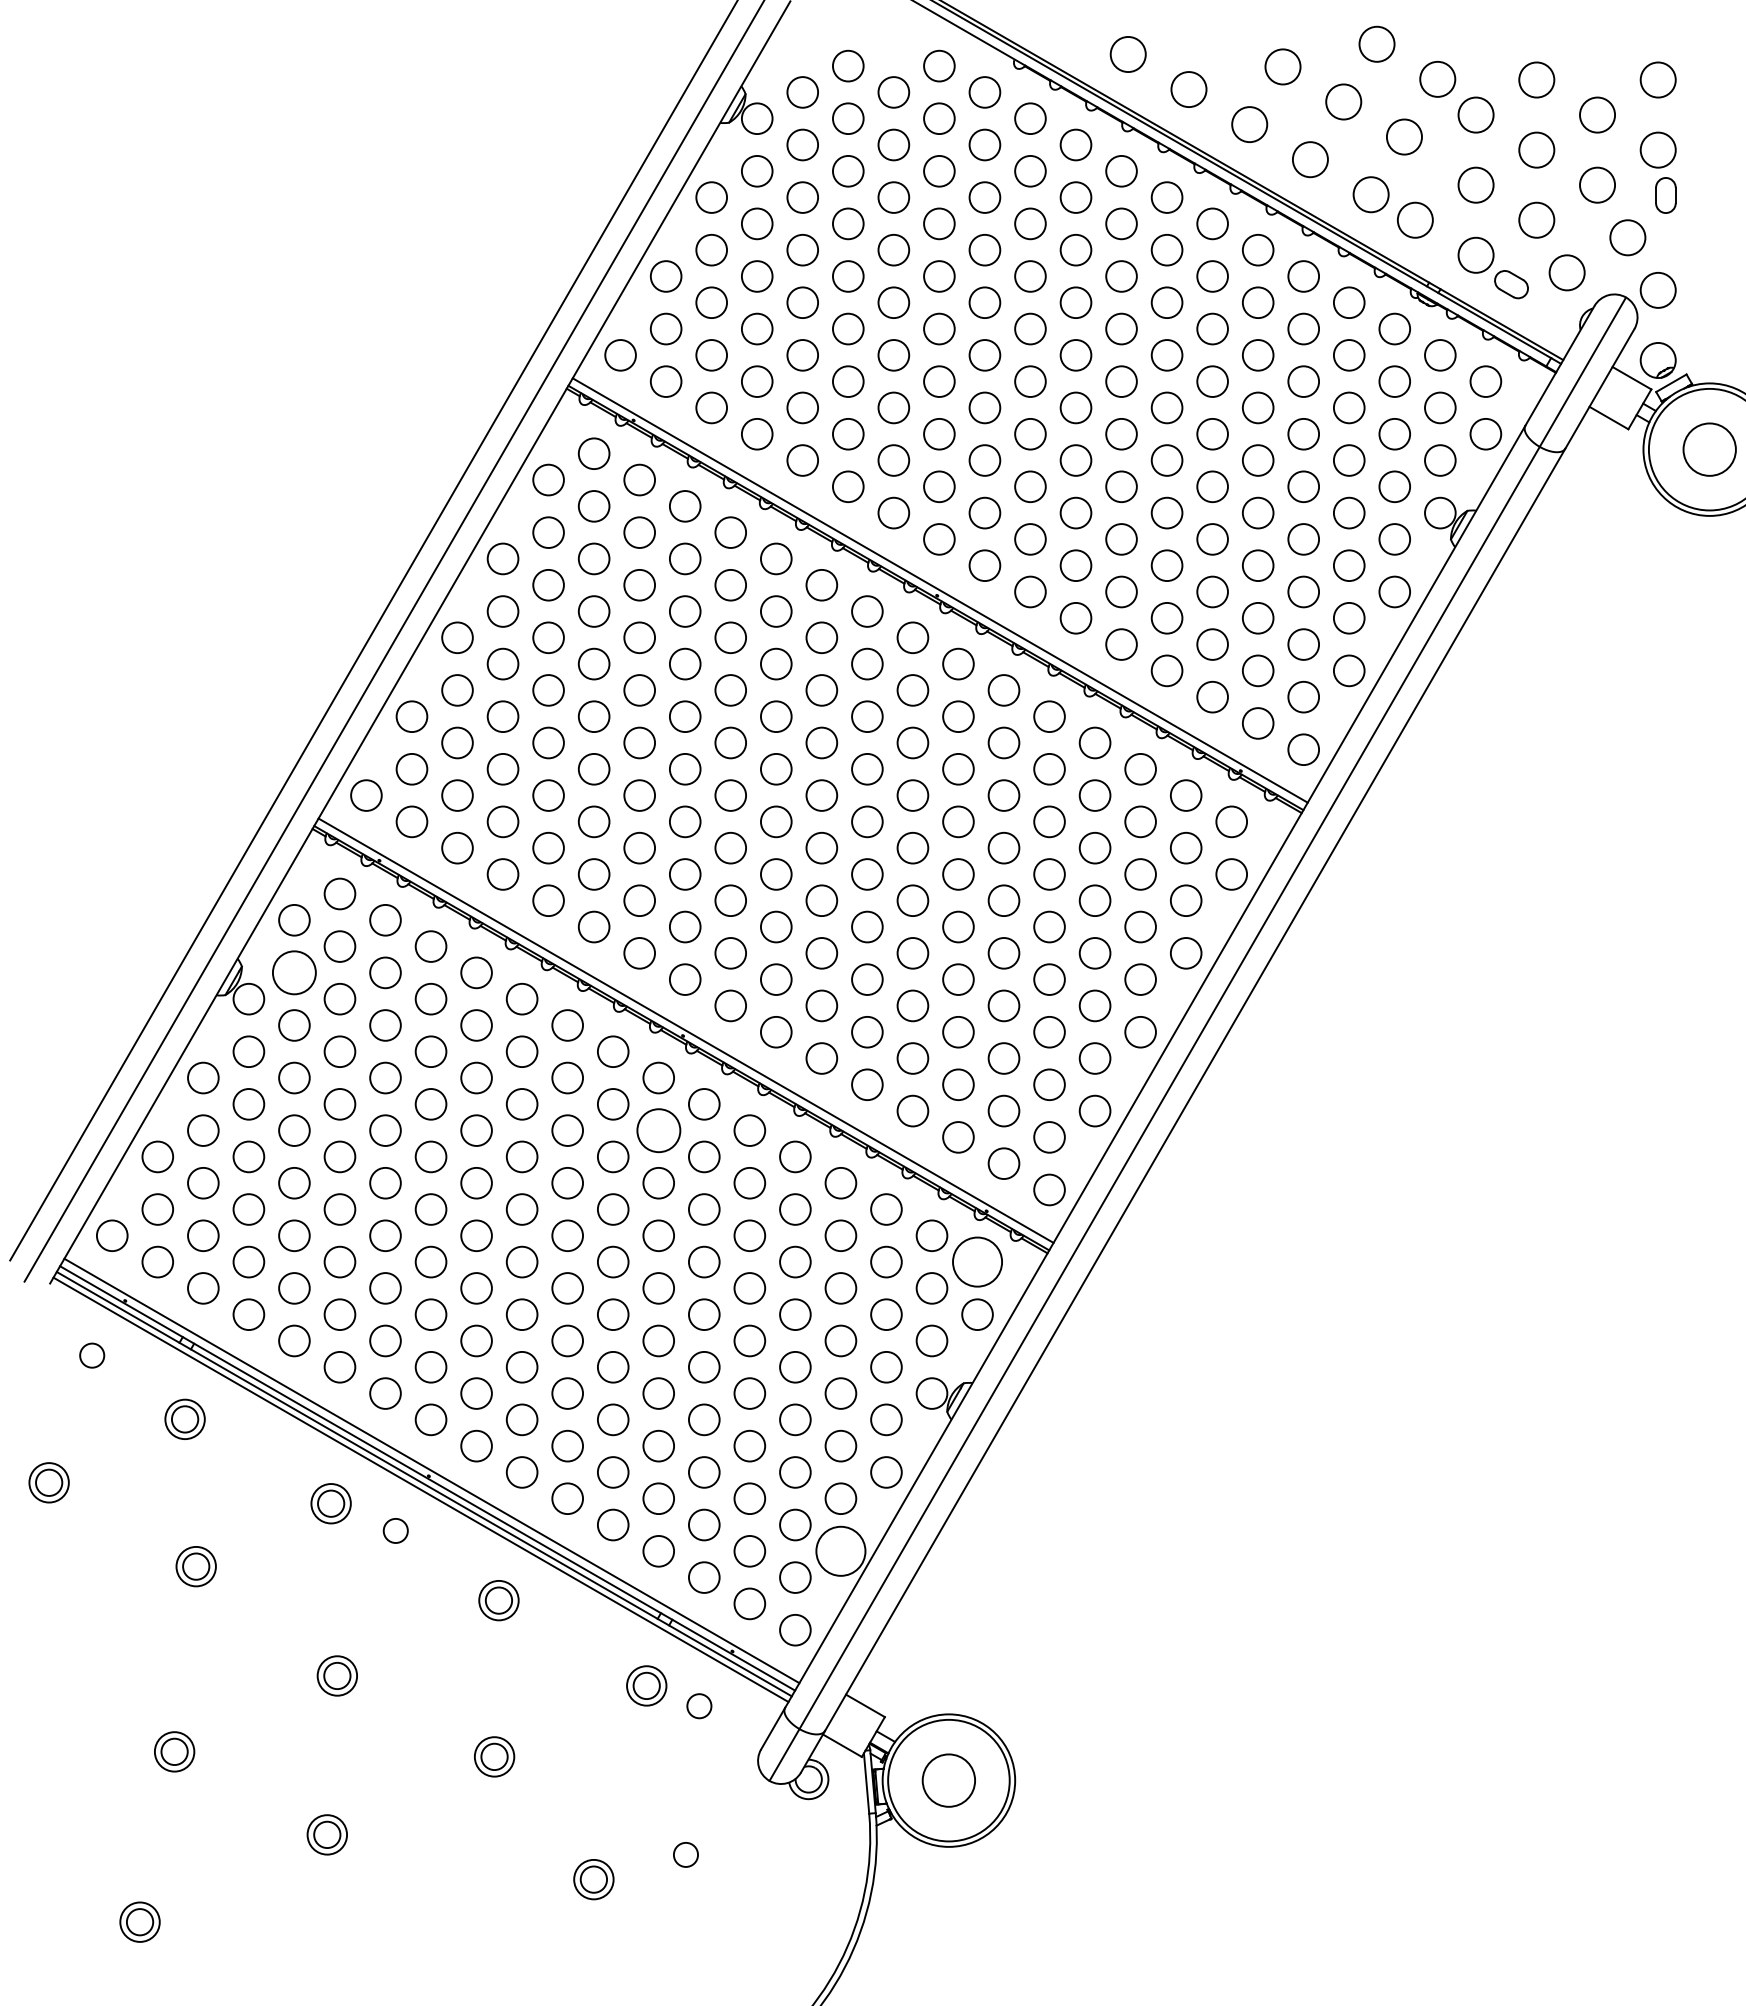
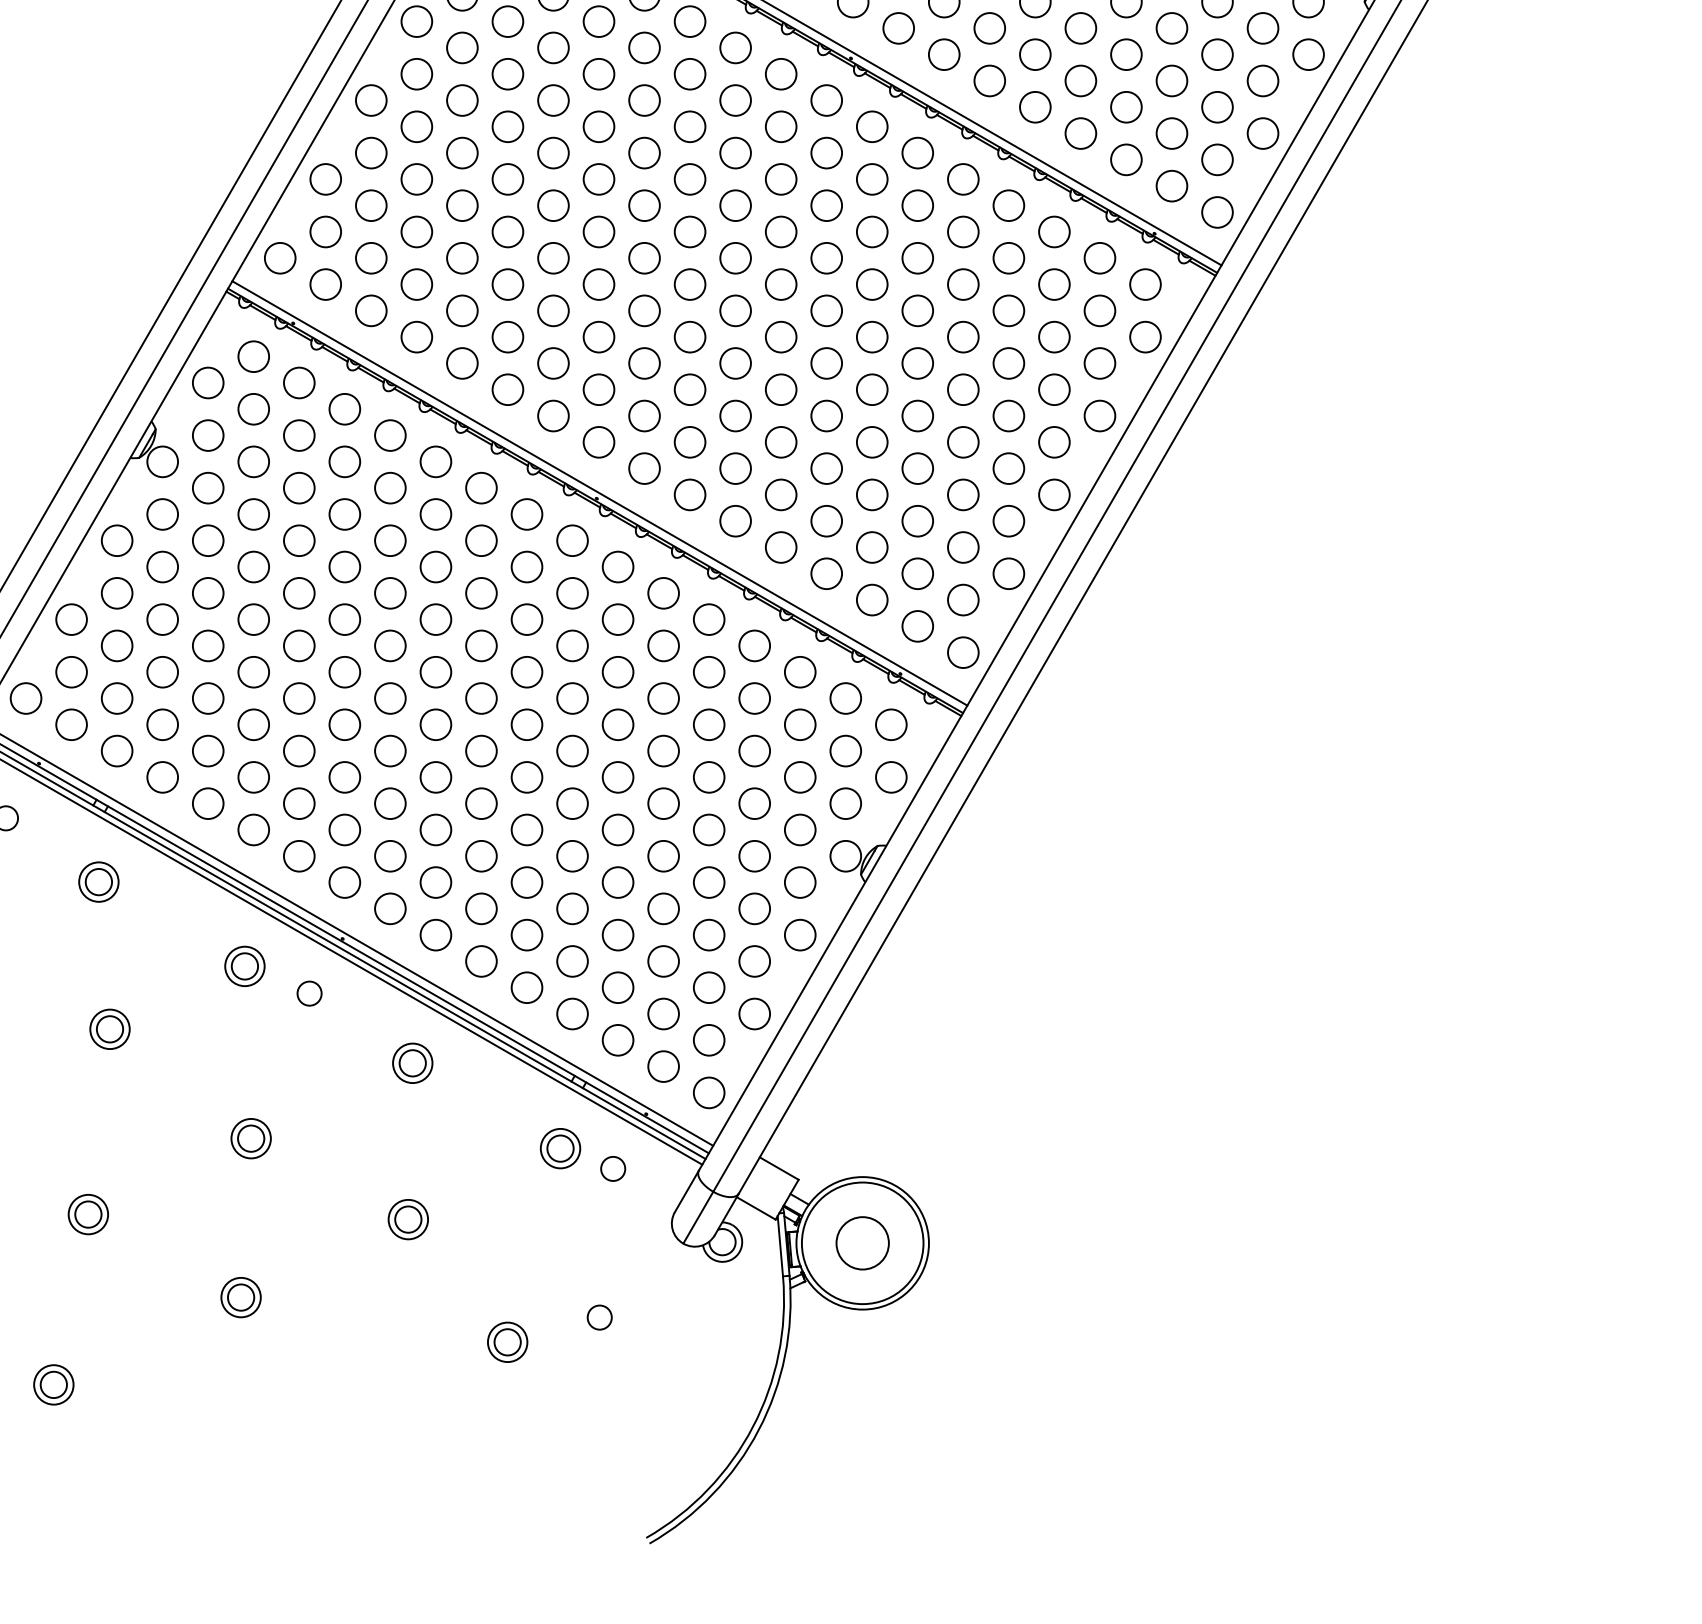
circle: (294, 972) -> (208, 435), size x0.71
circle: (658, 1130) -> (572, 593), size x0.71
circle: (977, 1261) -> (891, 724), size x0.62
circle: (840, 1550) -> (754, 1013), size x0.62

